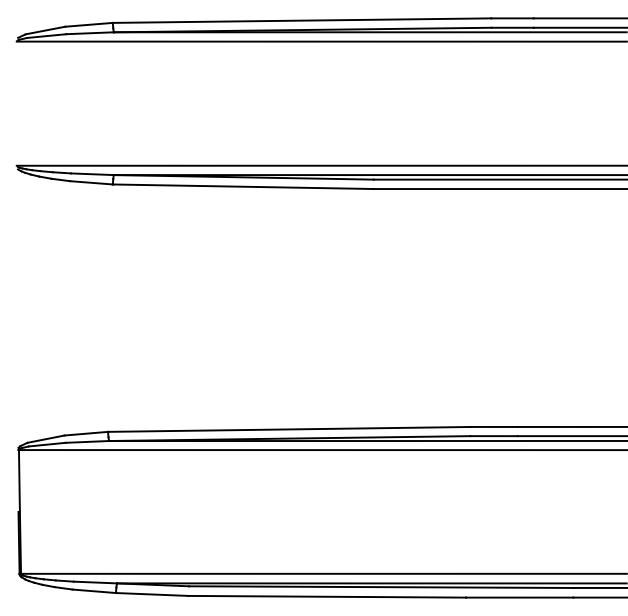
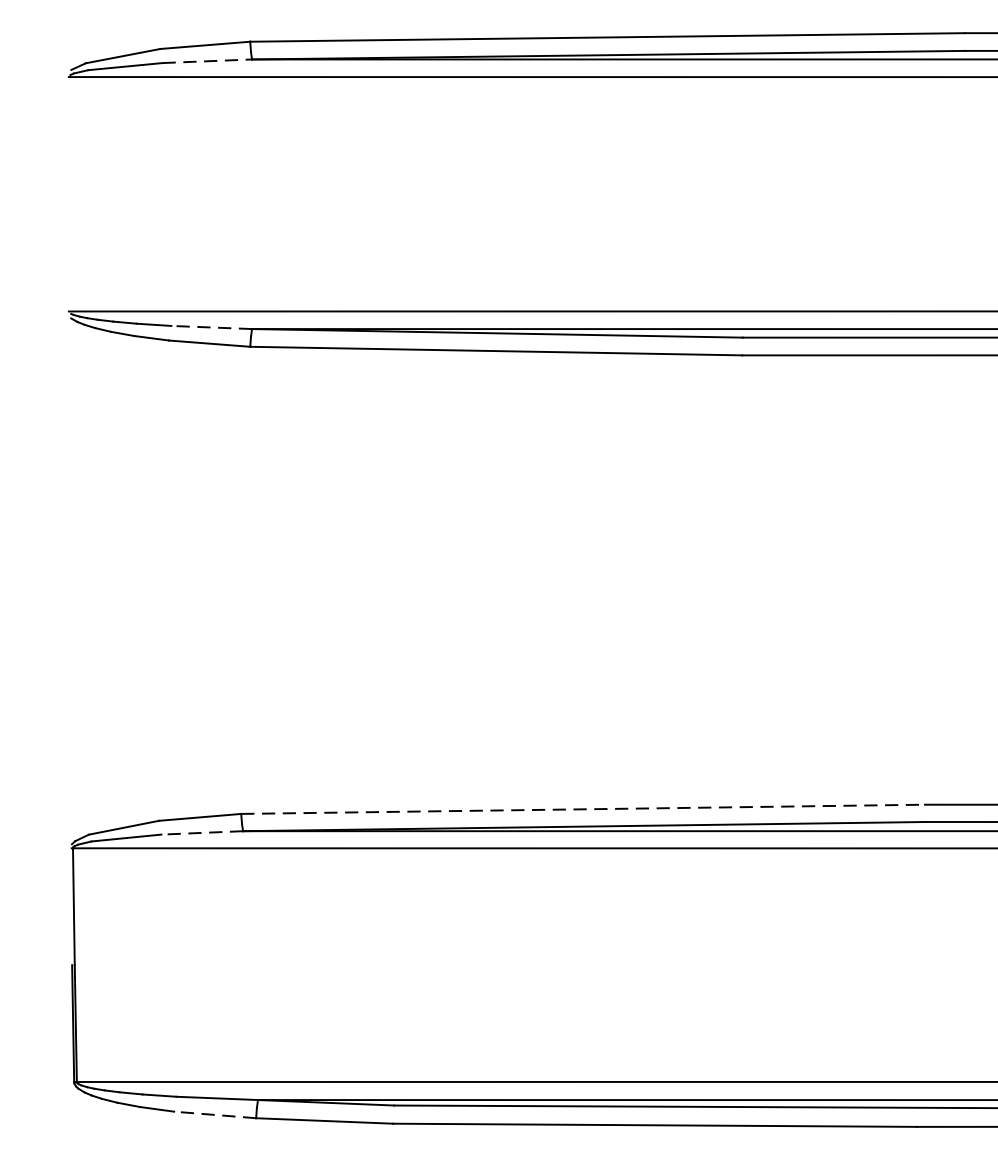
line: (90, 33) -> (208, 61), solid -> dashed
line: (91, 174) -> (209, 327), solid -> dashed
line: (289, 429) -> (583, 809), solid -> dashed
line: (87, 441) -> (202, 832), solid -> dashed
line: (94, 591) -> (215, 1115), solid -> dashed

